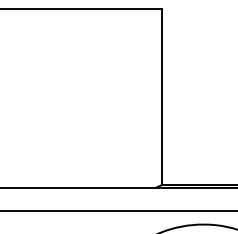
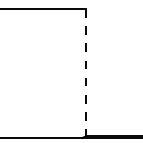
line: (161, 97) -> (86, 72), solid -> dashed

